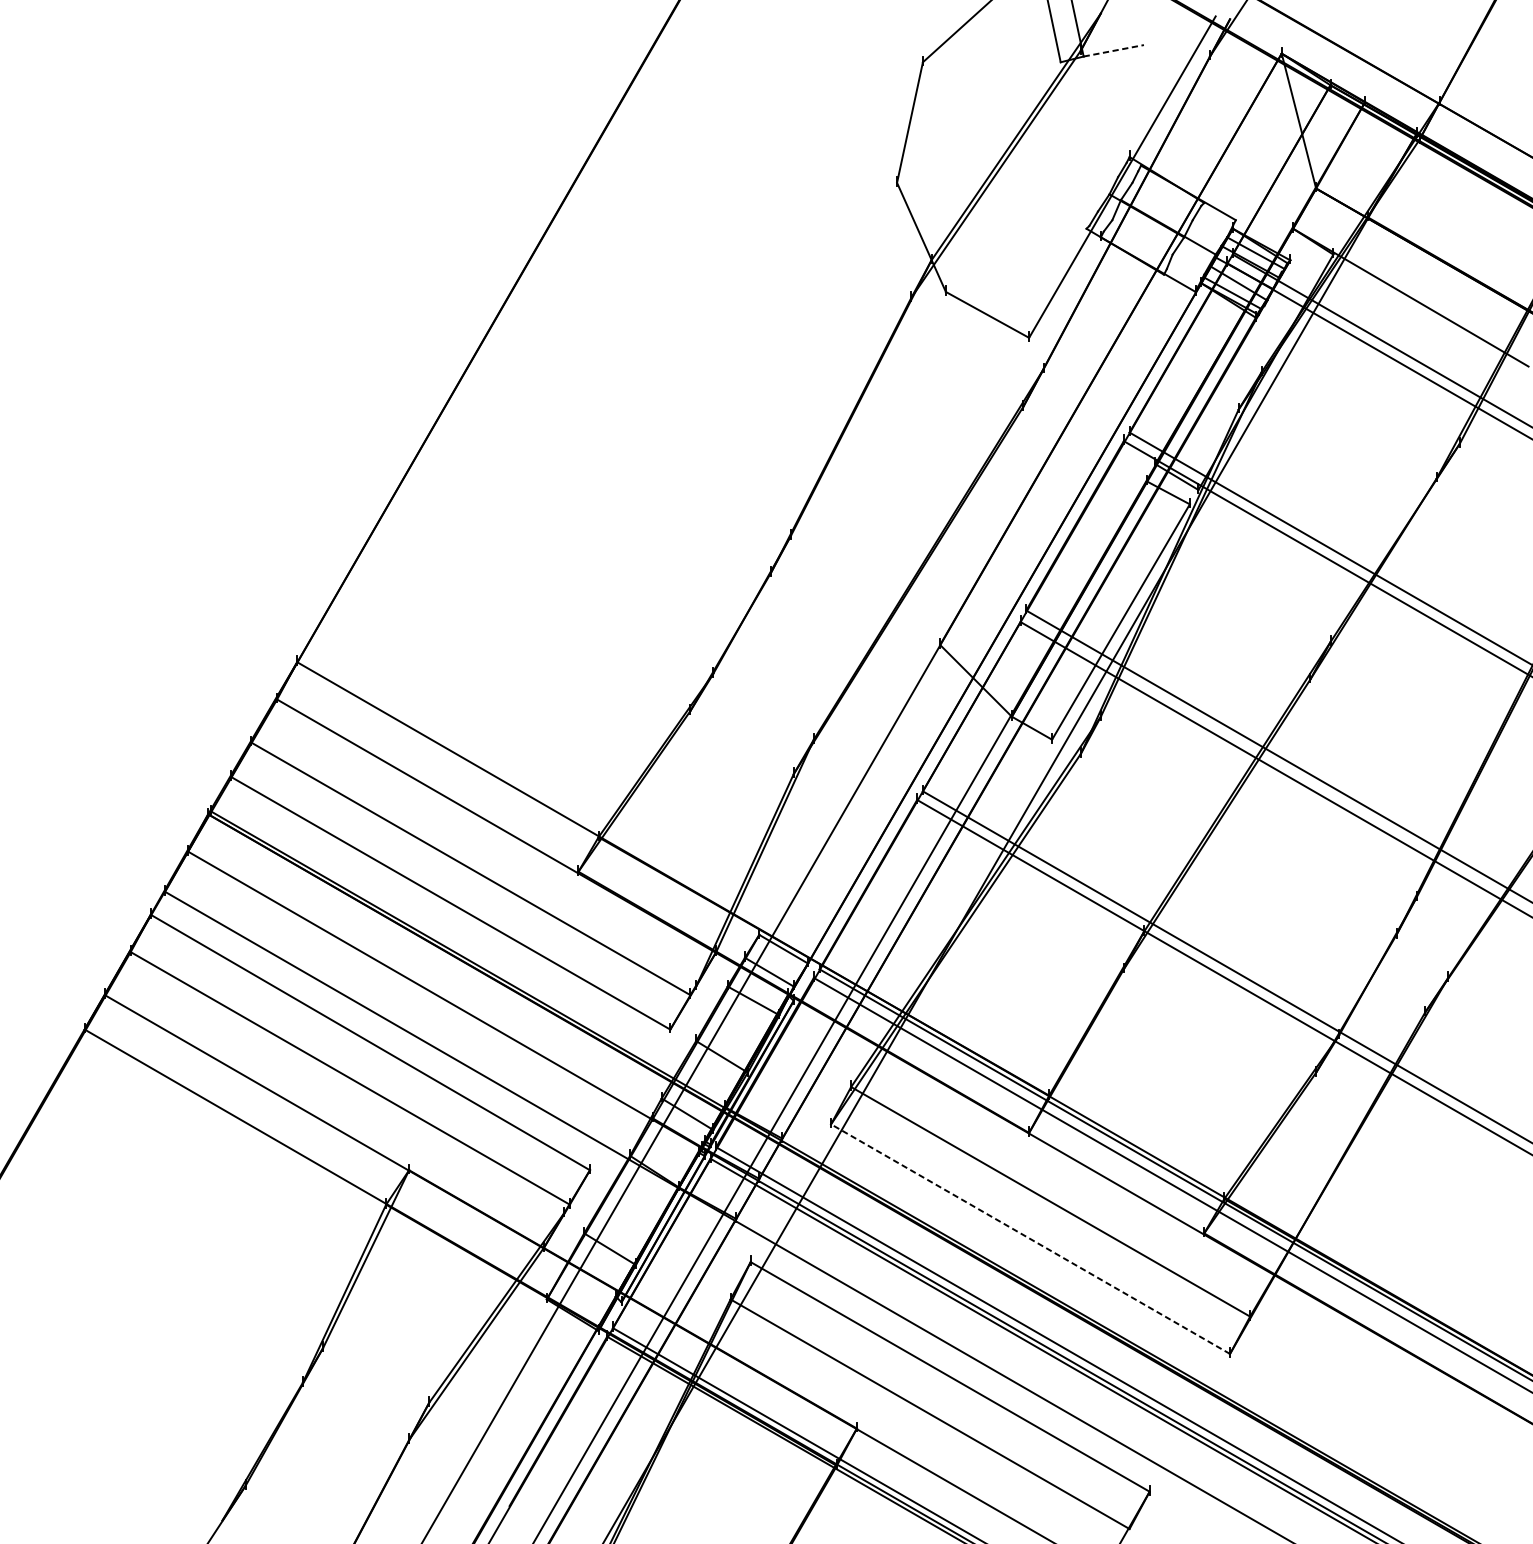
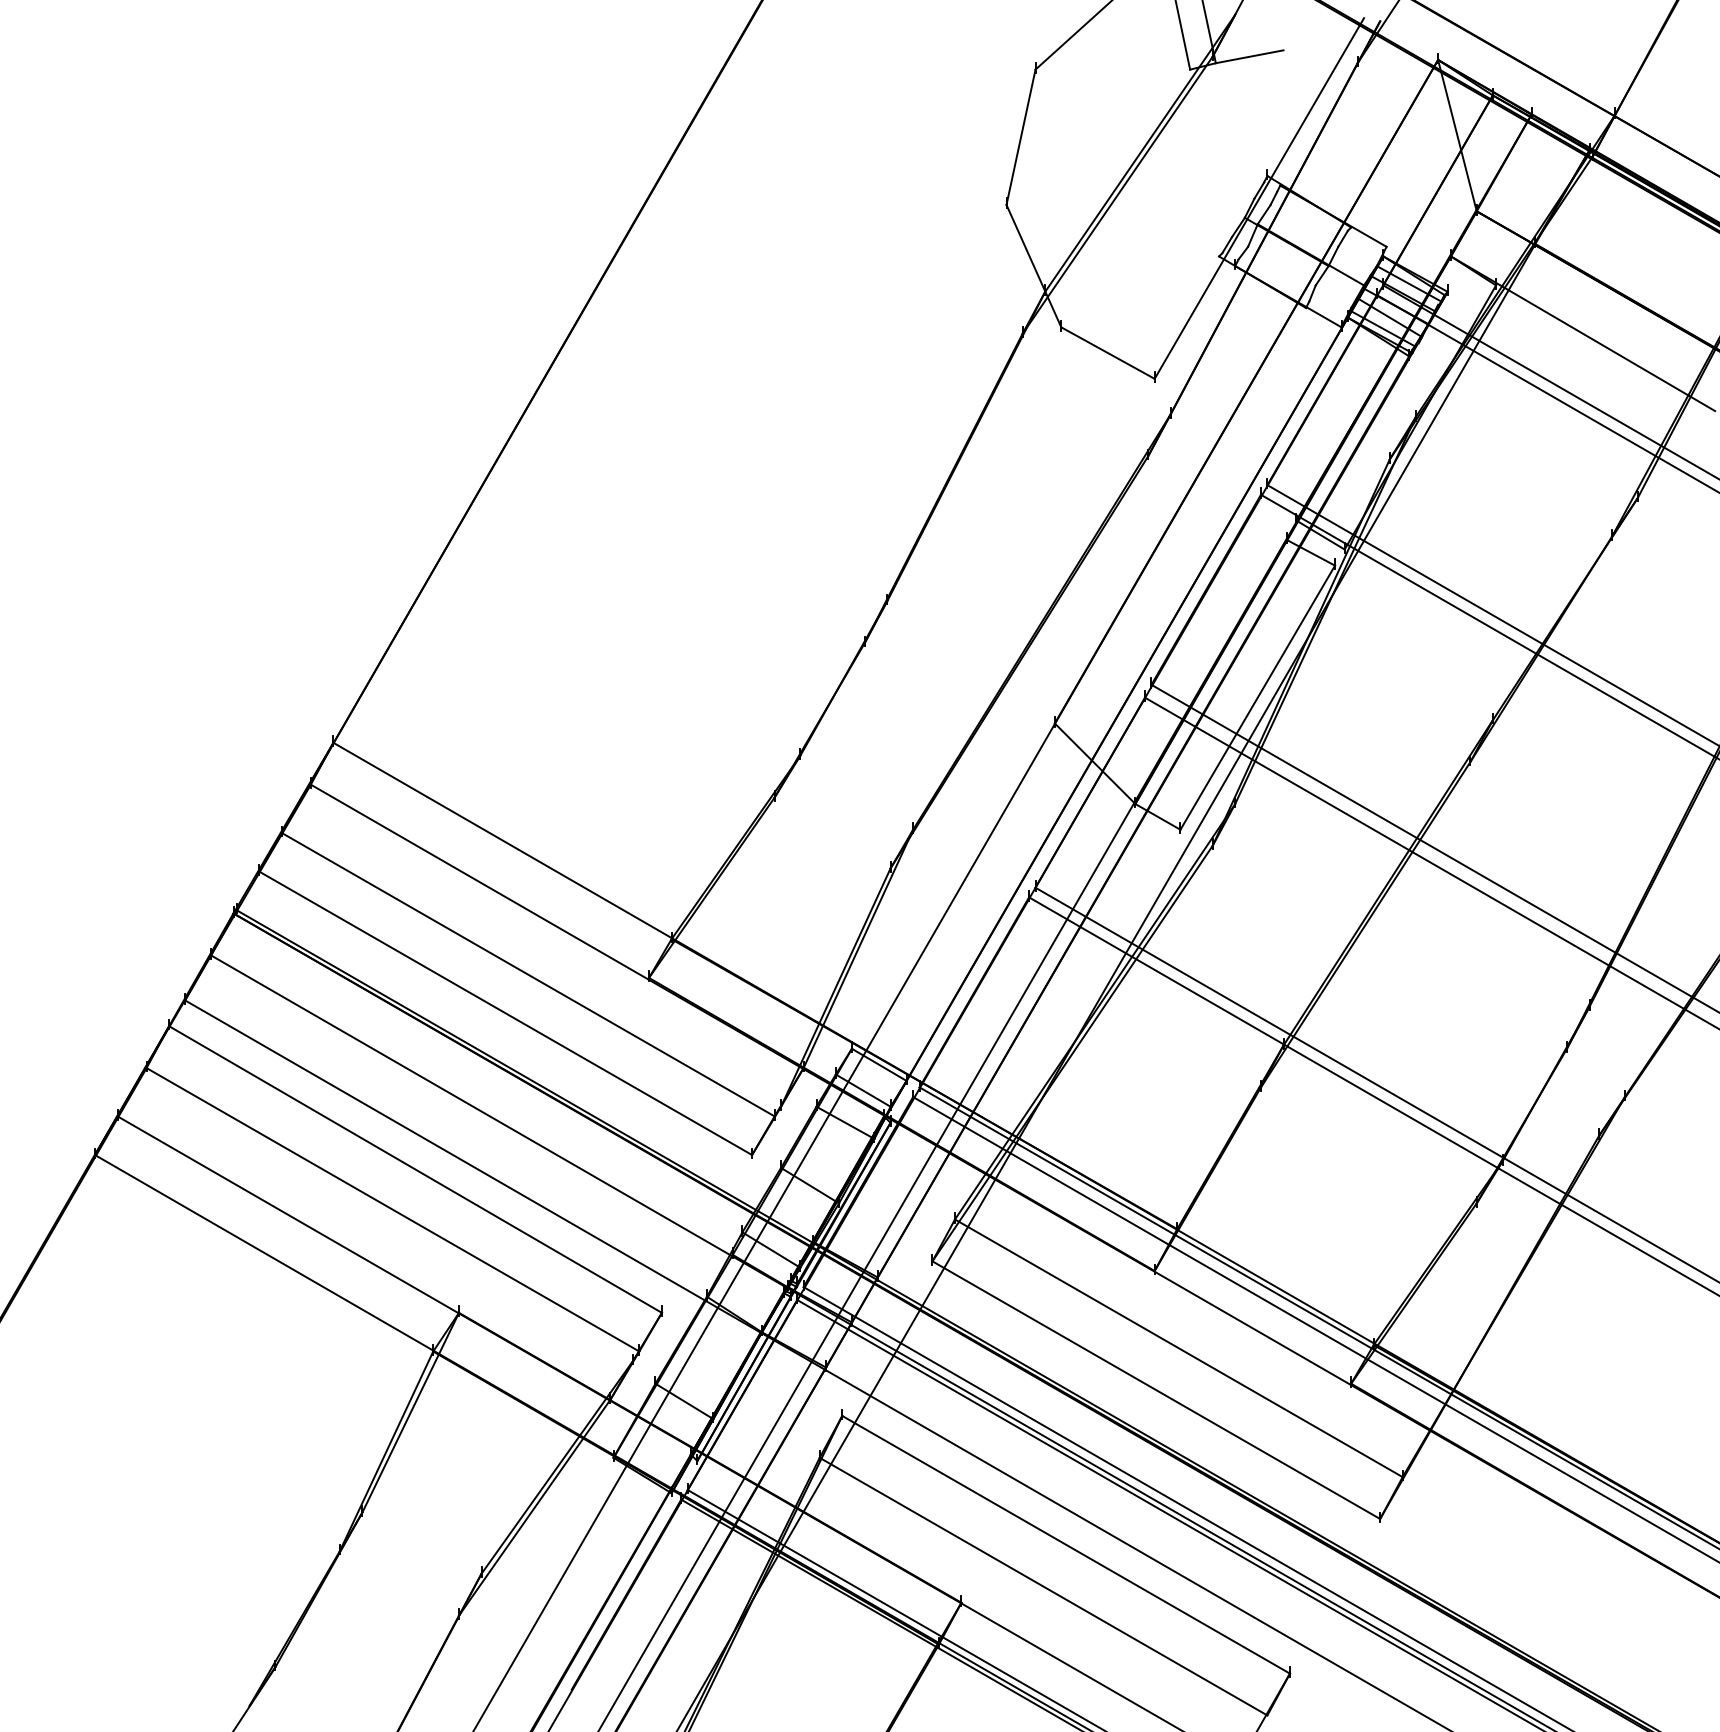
line: (1114, 50) -> (1250, 56), dashed -> solid
line: (1029, 1238) -> (1155, 1389), dashed -> solid

